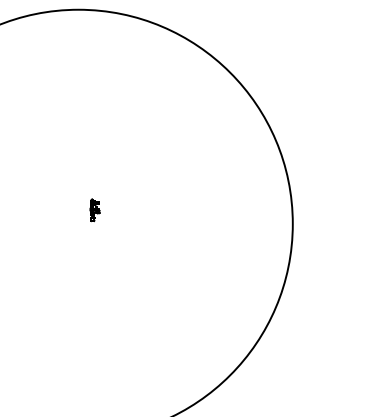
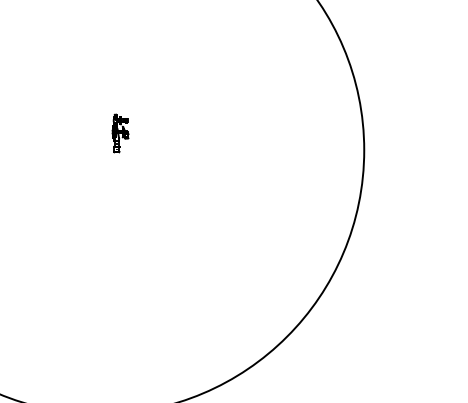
part: (94, 210) -> (119, 133), size x1.43

